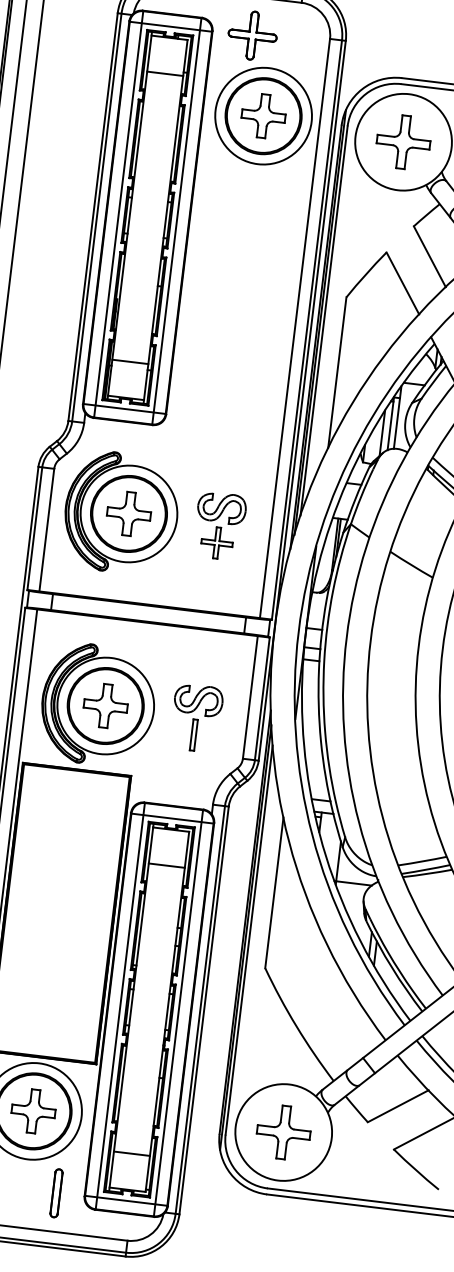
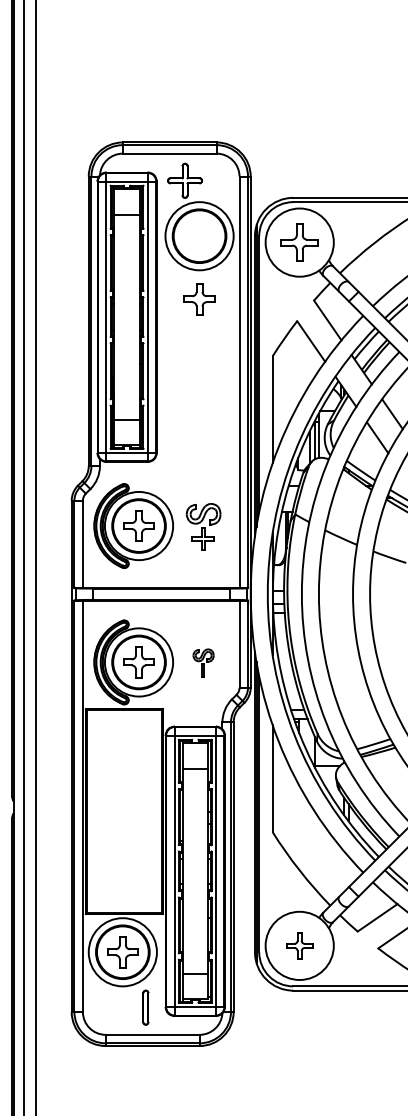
part: (263, 116) -> (199, 299), moved
part: (196, 717) -> (203, 662), size x0.6
part: (283, 1131) -> (299, 945), size x0.7

